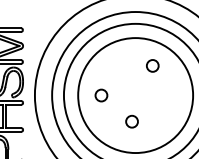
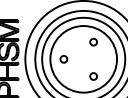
circle: (131, 121) -> (93, 76), moved

